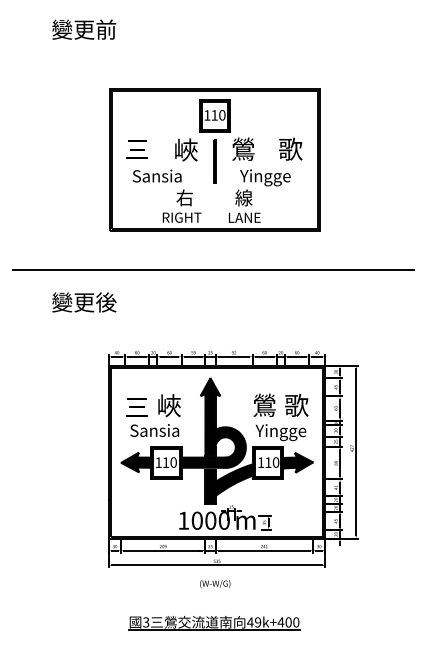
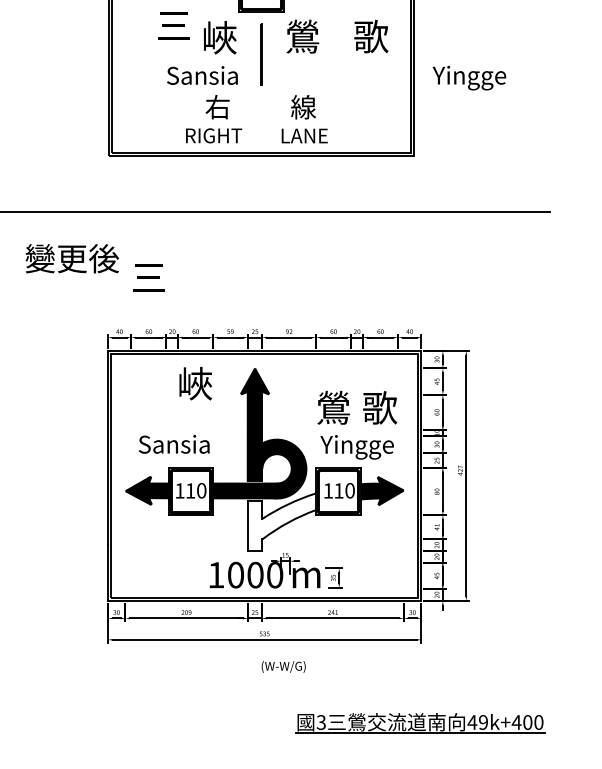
text: (136, 149) -> (172, 25), moved
text: (156, 175) -> (201, 74), moved
text: (265, 177) -> (469, 77), moved
text: (169, 405) -> (195, 383), moved
text: (136, 407) -> (147, 277), moved
fill: (228, 484) -> (281, 522), removed
text: (215, 584) -> (284, 667), moved
part: (214, 623) -> (420, 724), moved

